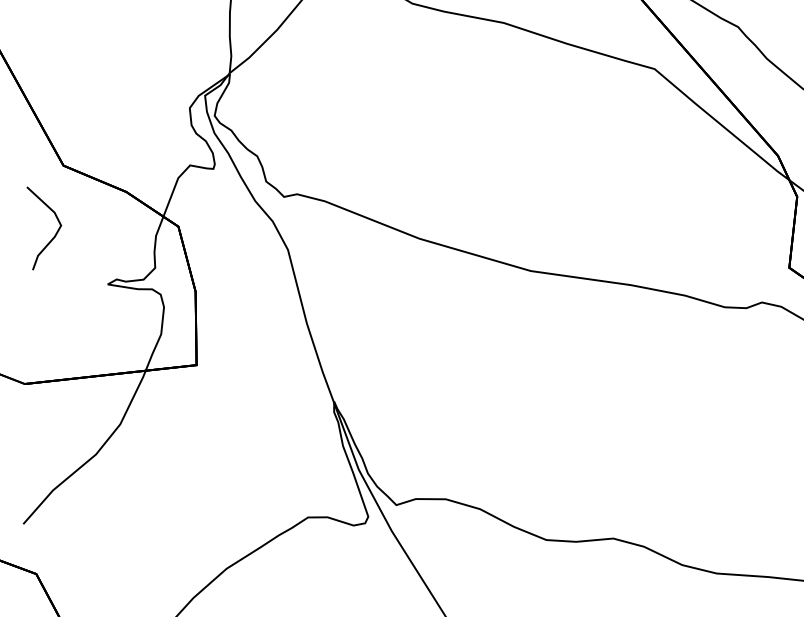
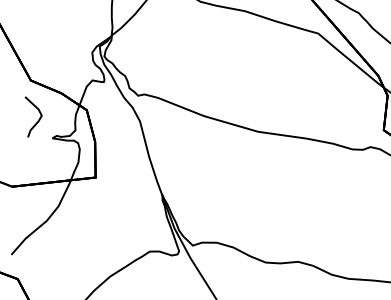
curve: (54, 233) -> (38, 119), moved

